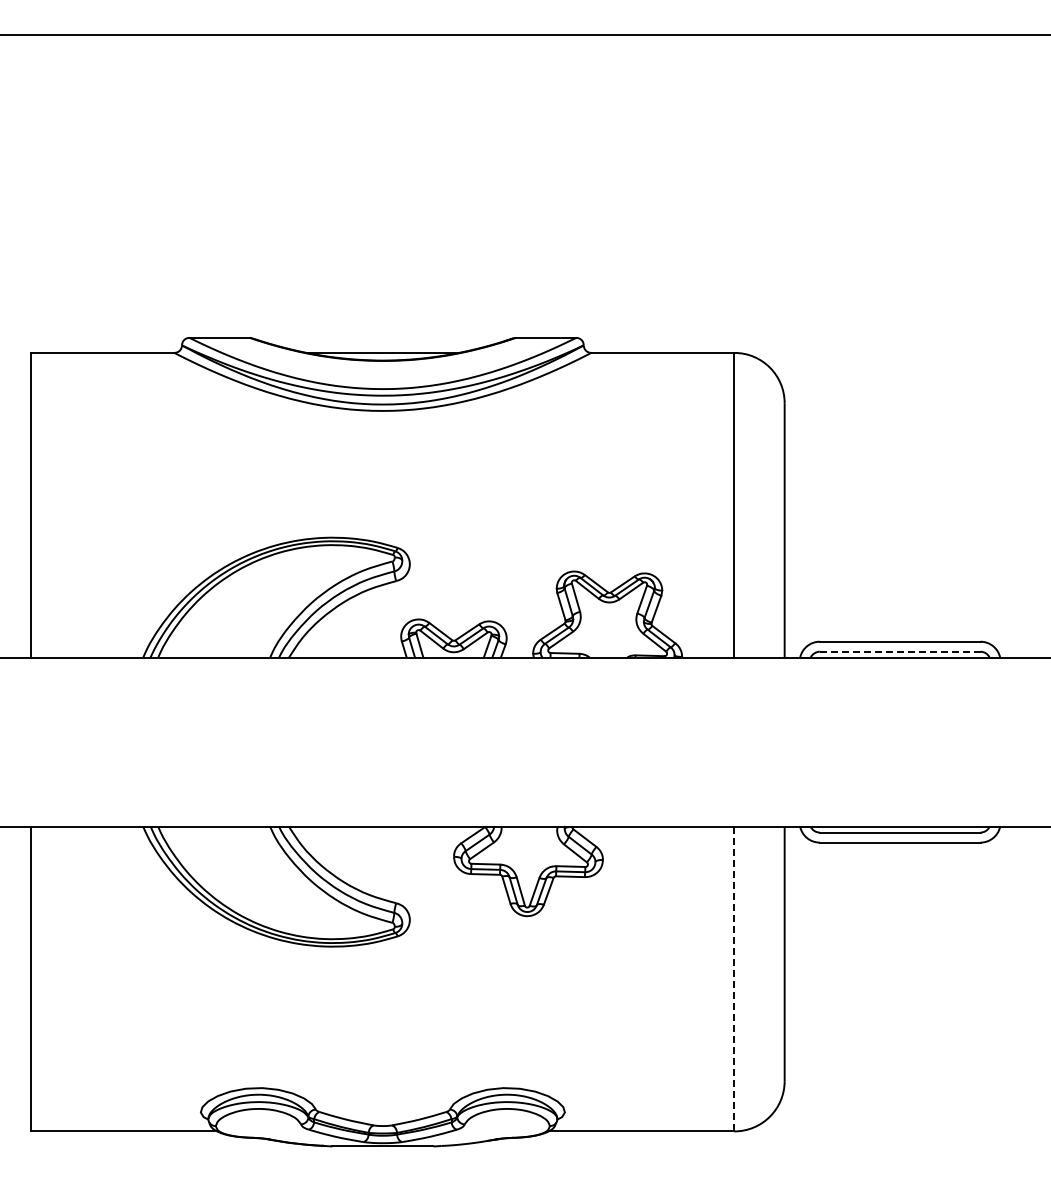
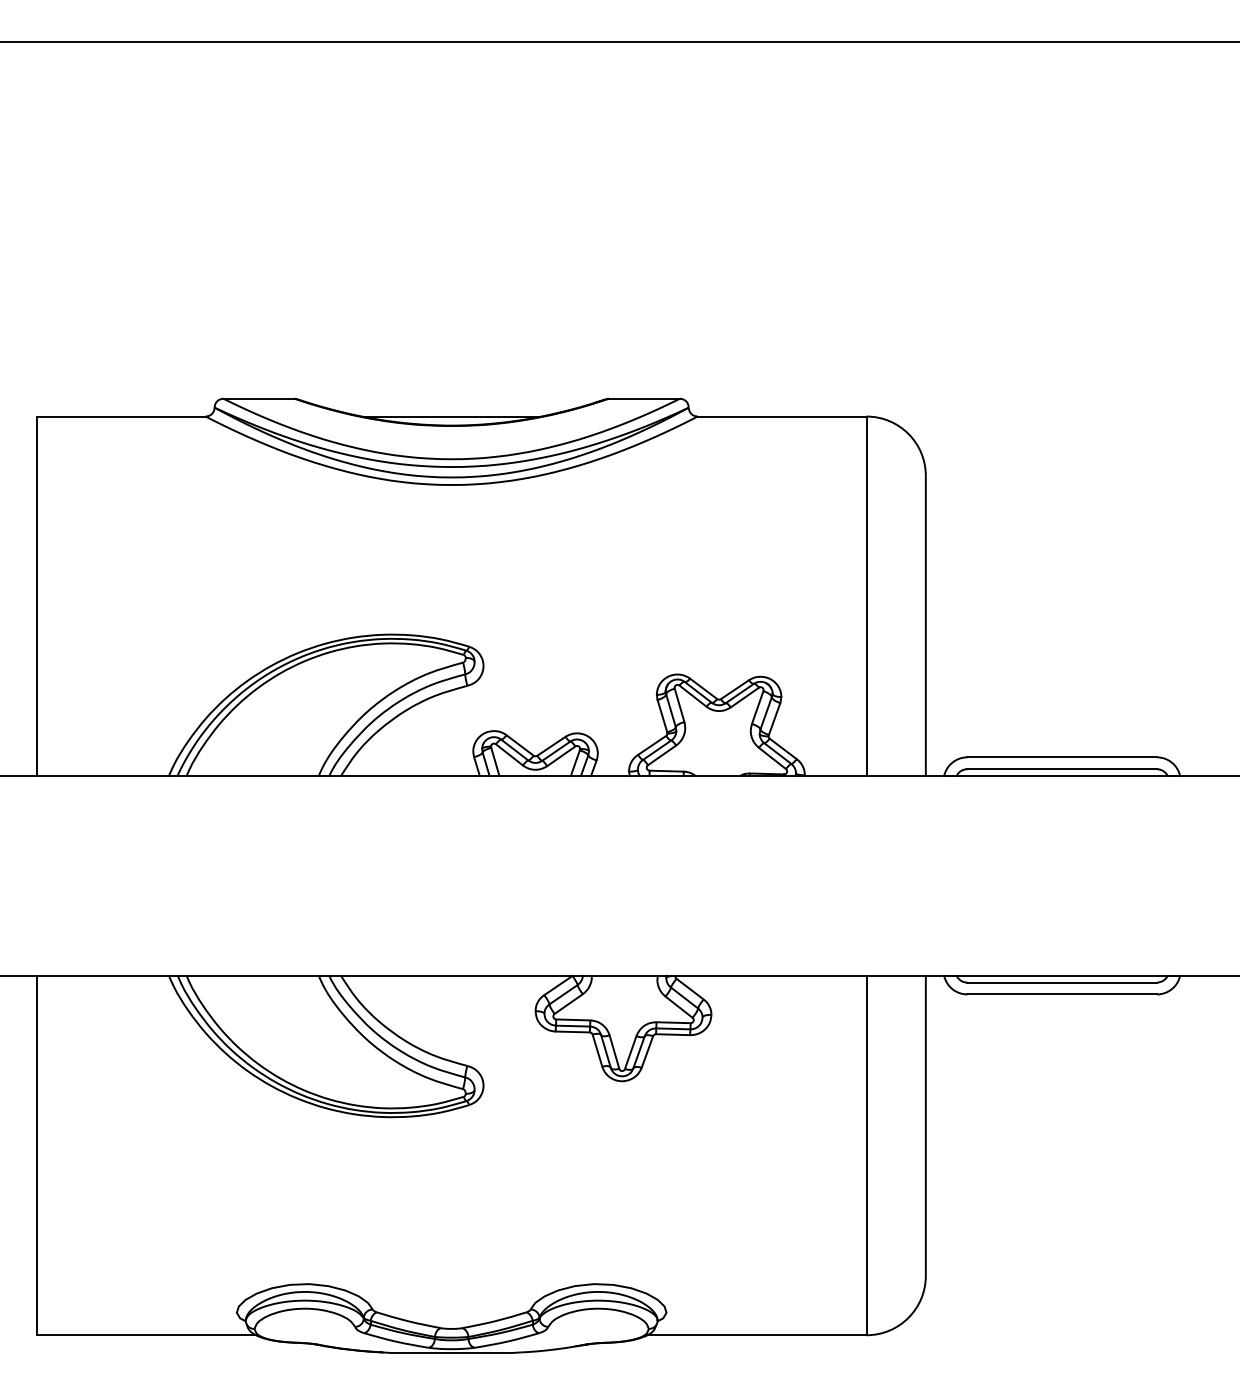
line: (899, 651) -> (1061, 768), dashed -> solid
line: (734, 978) -> (866, 1154), dashed -> solid

